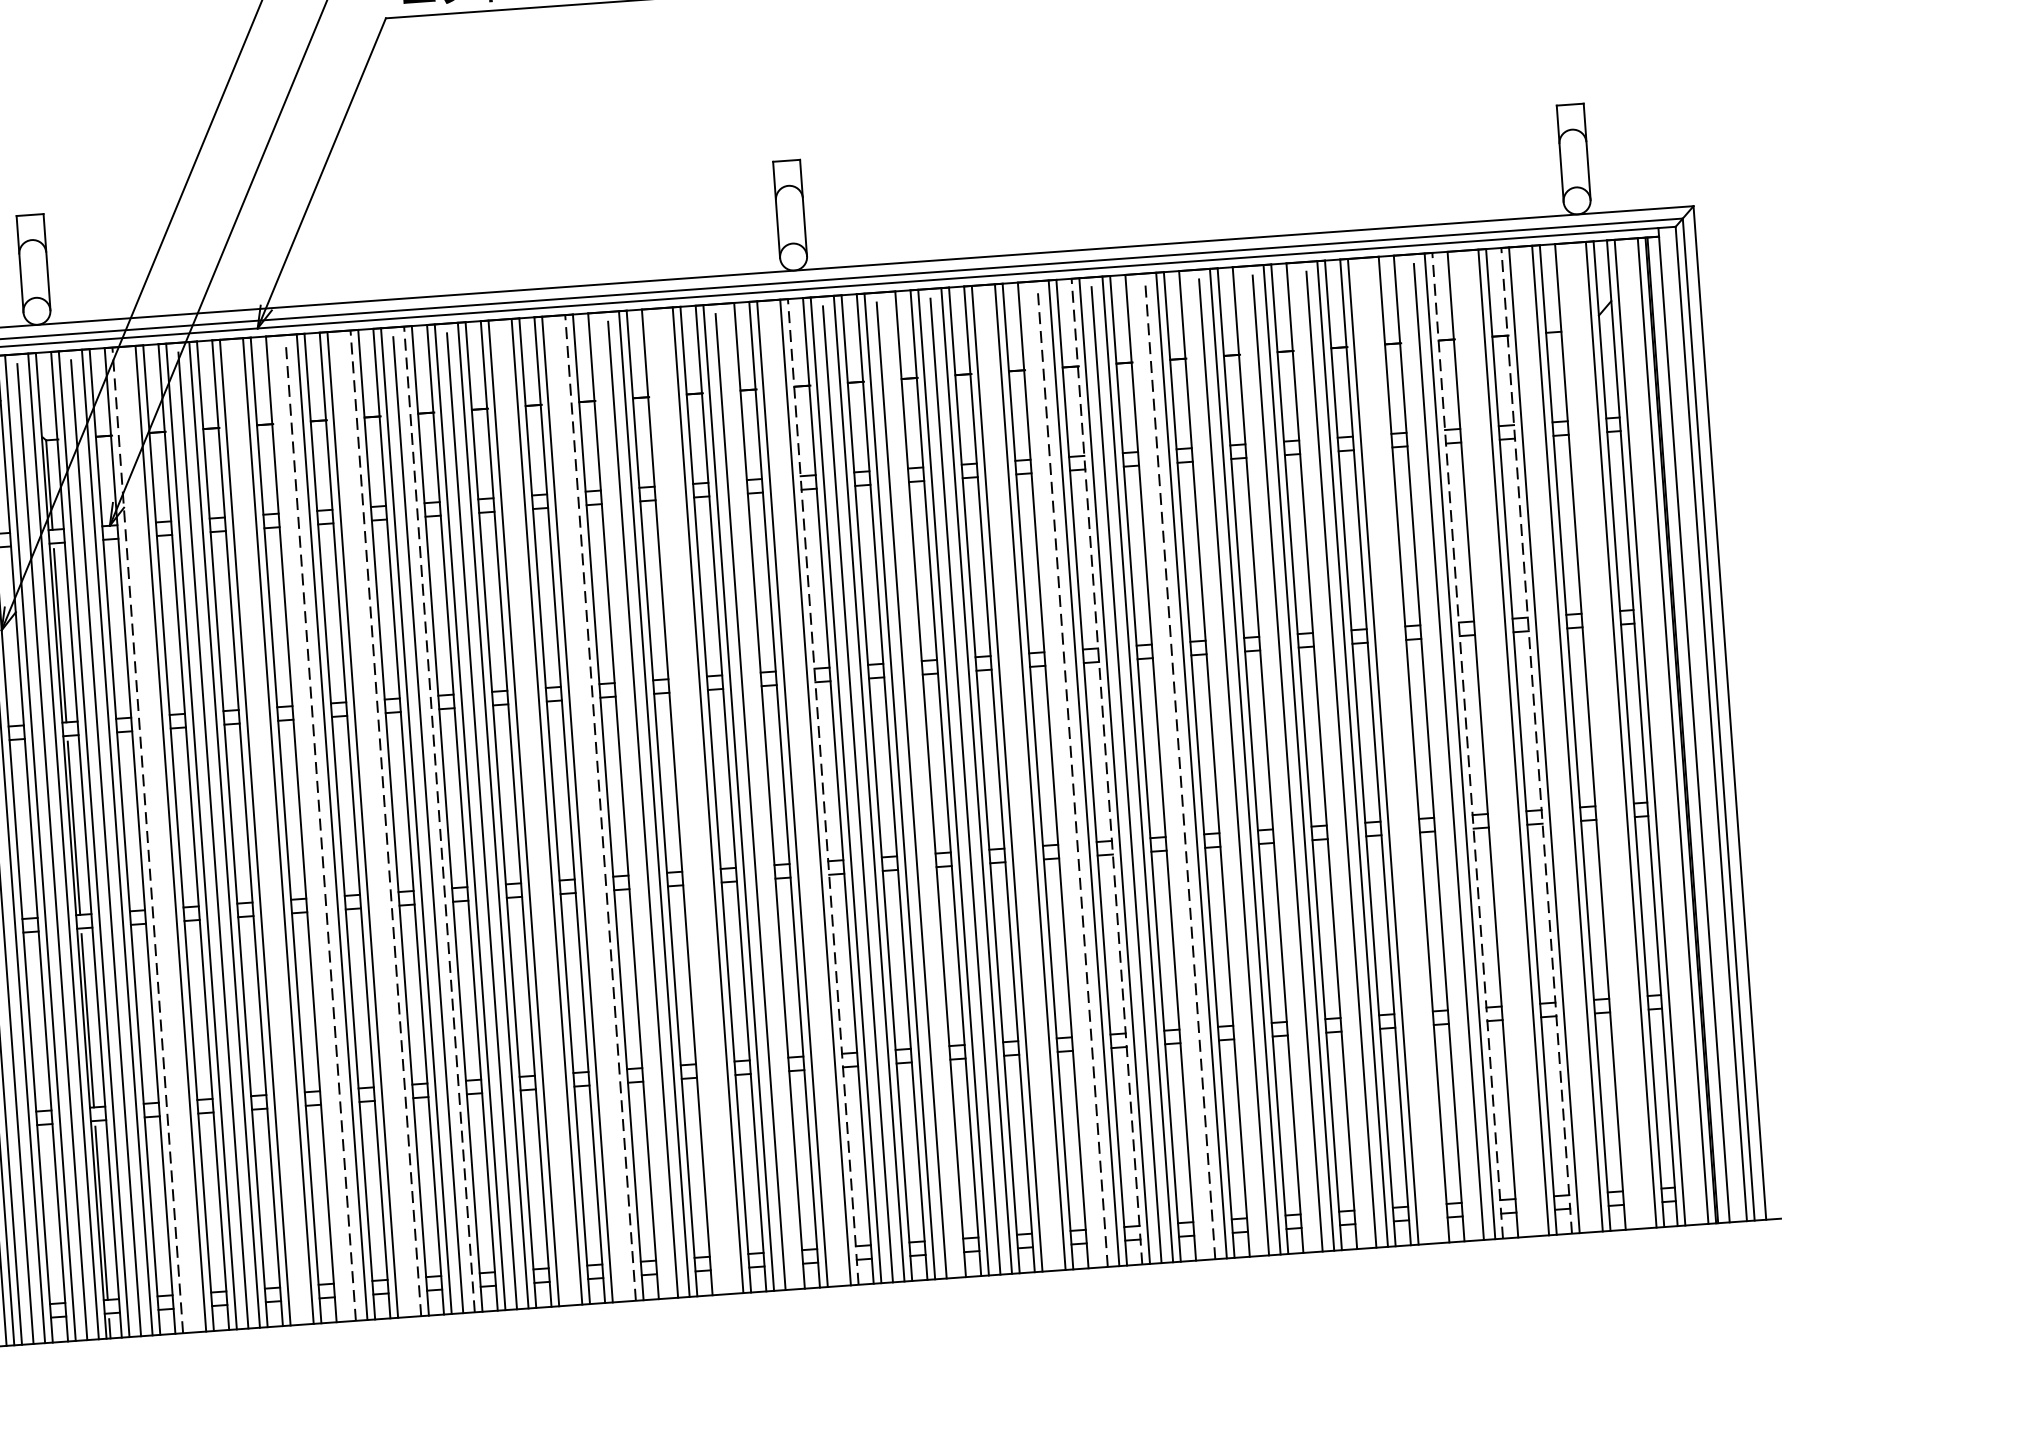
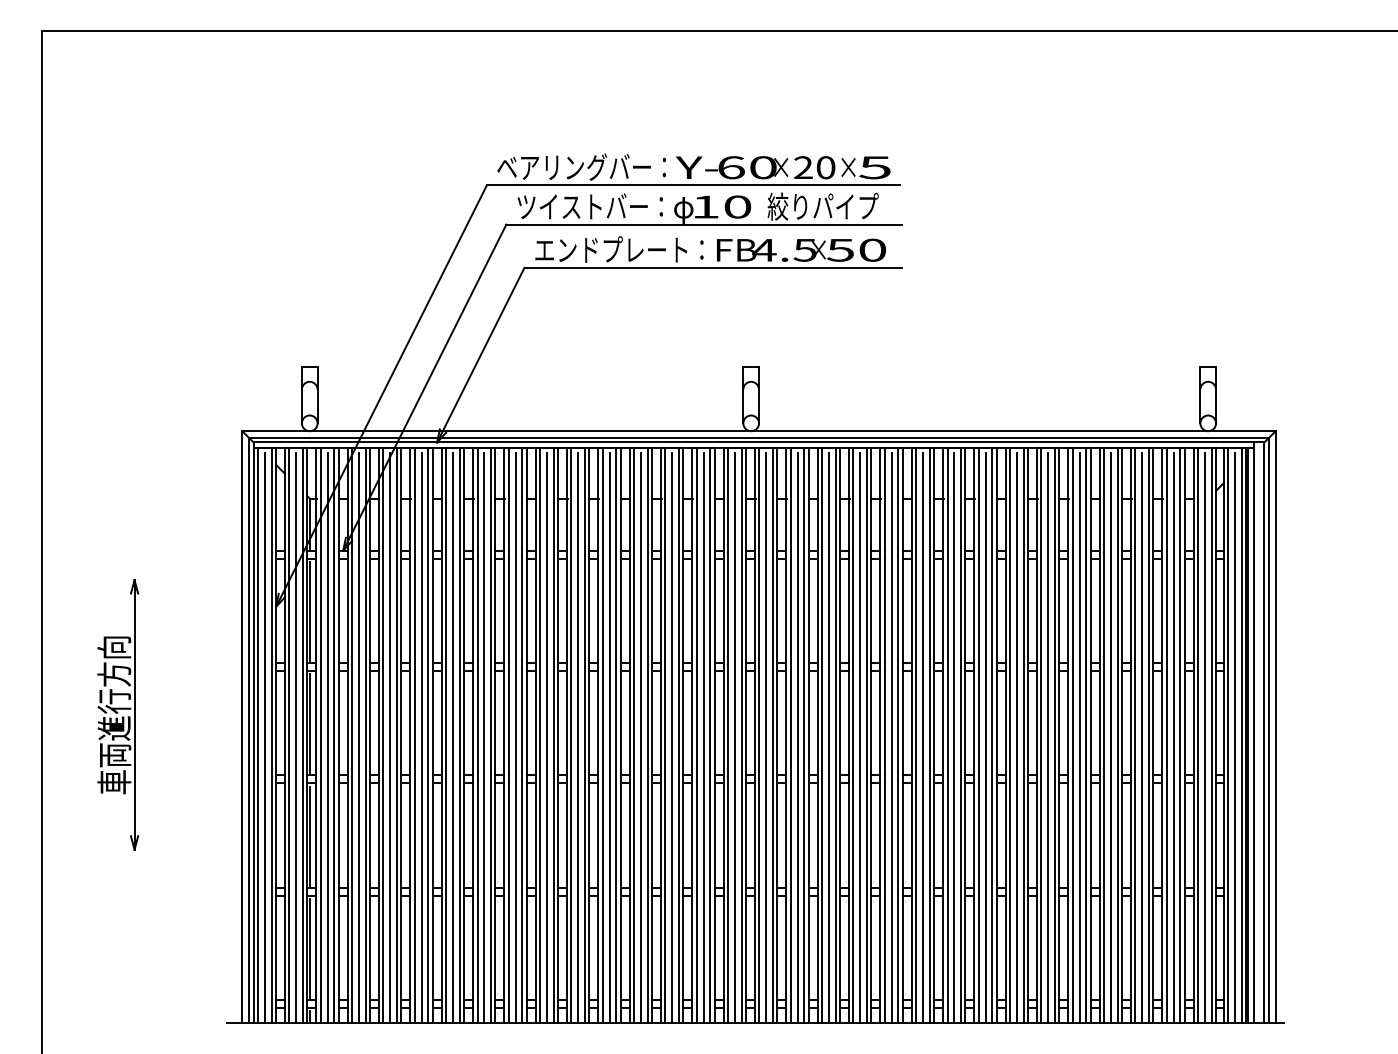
line: (1598, 735) -> (1198, 734), added
line: (1662, 736) -> (1235, 737), added
line: (1609, 739) -> (1204, 737), added
line: (1537, 741) -> (1162, 735), dashed -> solid
line: (1490, 743) -> (1135, 734), added
line: (1556, 743) -> (1173, 737), added
line: (1468, 746) -> (1122, 735), dashed -> solid
line: (1437, 747) -> (1104, 734), added
line: (1503, 747) -> (1142, 737), added
line: (1406, 749) -> (1086, 734), added
line: (1329, 754) -> (1041, 734), added
line: (1395, 755) -> (1079, 737), added
line: (1276, 758) -> (1010, 734), added
line: (1221, 762) -> (978, 734), added
line: (1168, 766) -> (947, 734), added
line: (1180, 770) -> (954, 737), dashed -> solid
line: (1106, 772) -> (911, 735), dashed -> solid
line: (1060, 774) -> (884, 734), added
line: (1072, 778) -> (891, 737), dashed -> solid
line: (1019, 782) -> (860, 737), added
line: (923, 783) -> (804, 734), added
line: (823, 792) -> (746, 735), dashed -> solid
line: (762, 795) -> (710, 734), added
line: (803, 797) -> (734, 737), added
line: (684, 800) -> (665, 734), added
line: (631, 804) -> (634, 734), added
line: (697, 805) -> (672, 737), added
line: (601, 808) -> (616, 735), dashed -> solid
line: (589, 812) -> (609, 737), added
line: (536, 816) -> (578, 737), added
line: (439, 820) -> (522, 735), dashed -> solid
line: (385, 824) -> (490, 735), dashed -> solid
line: (309, 827) -> (446, 734), added
line: (375, 828) -> (484, 737), added
line: (320, 832) -> (452, 737), dashed -> solid
line: (267, 836) -> (421, 737), added
line: (148, 841) -> (352, 735), dashed -> solid
line: (159, 843) -> (358, 737), added

